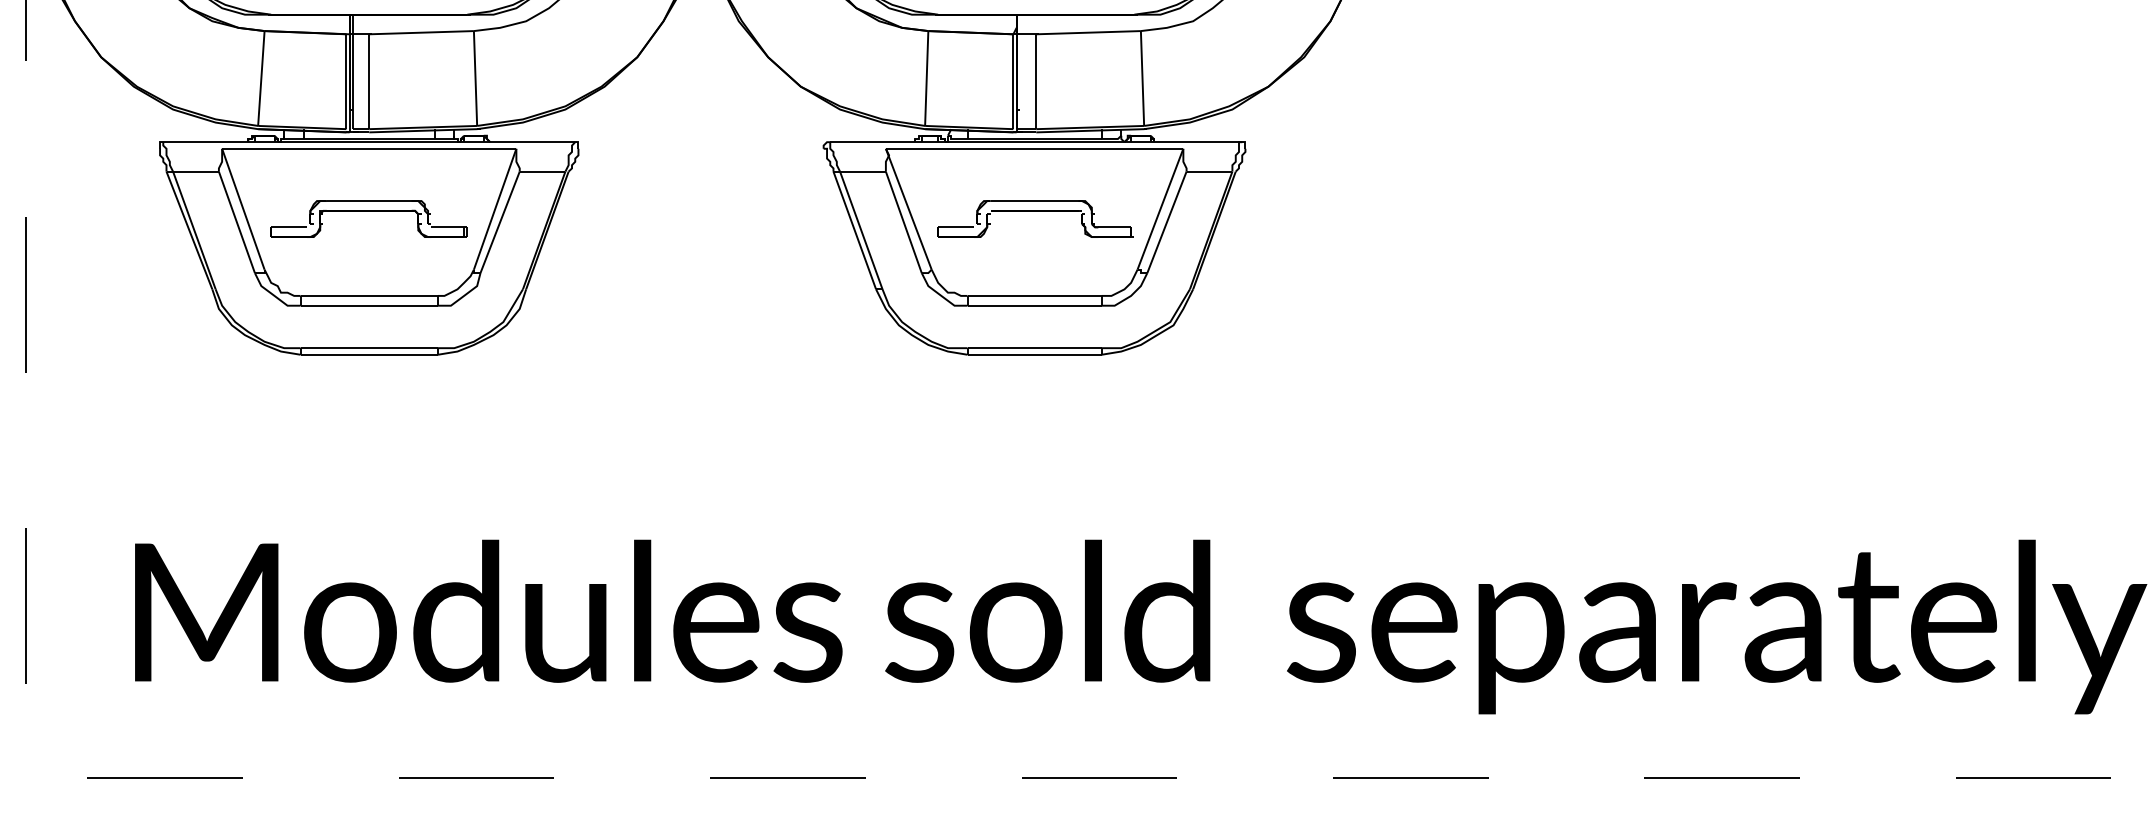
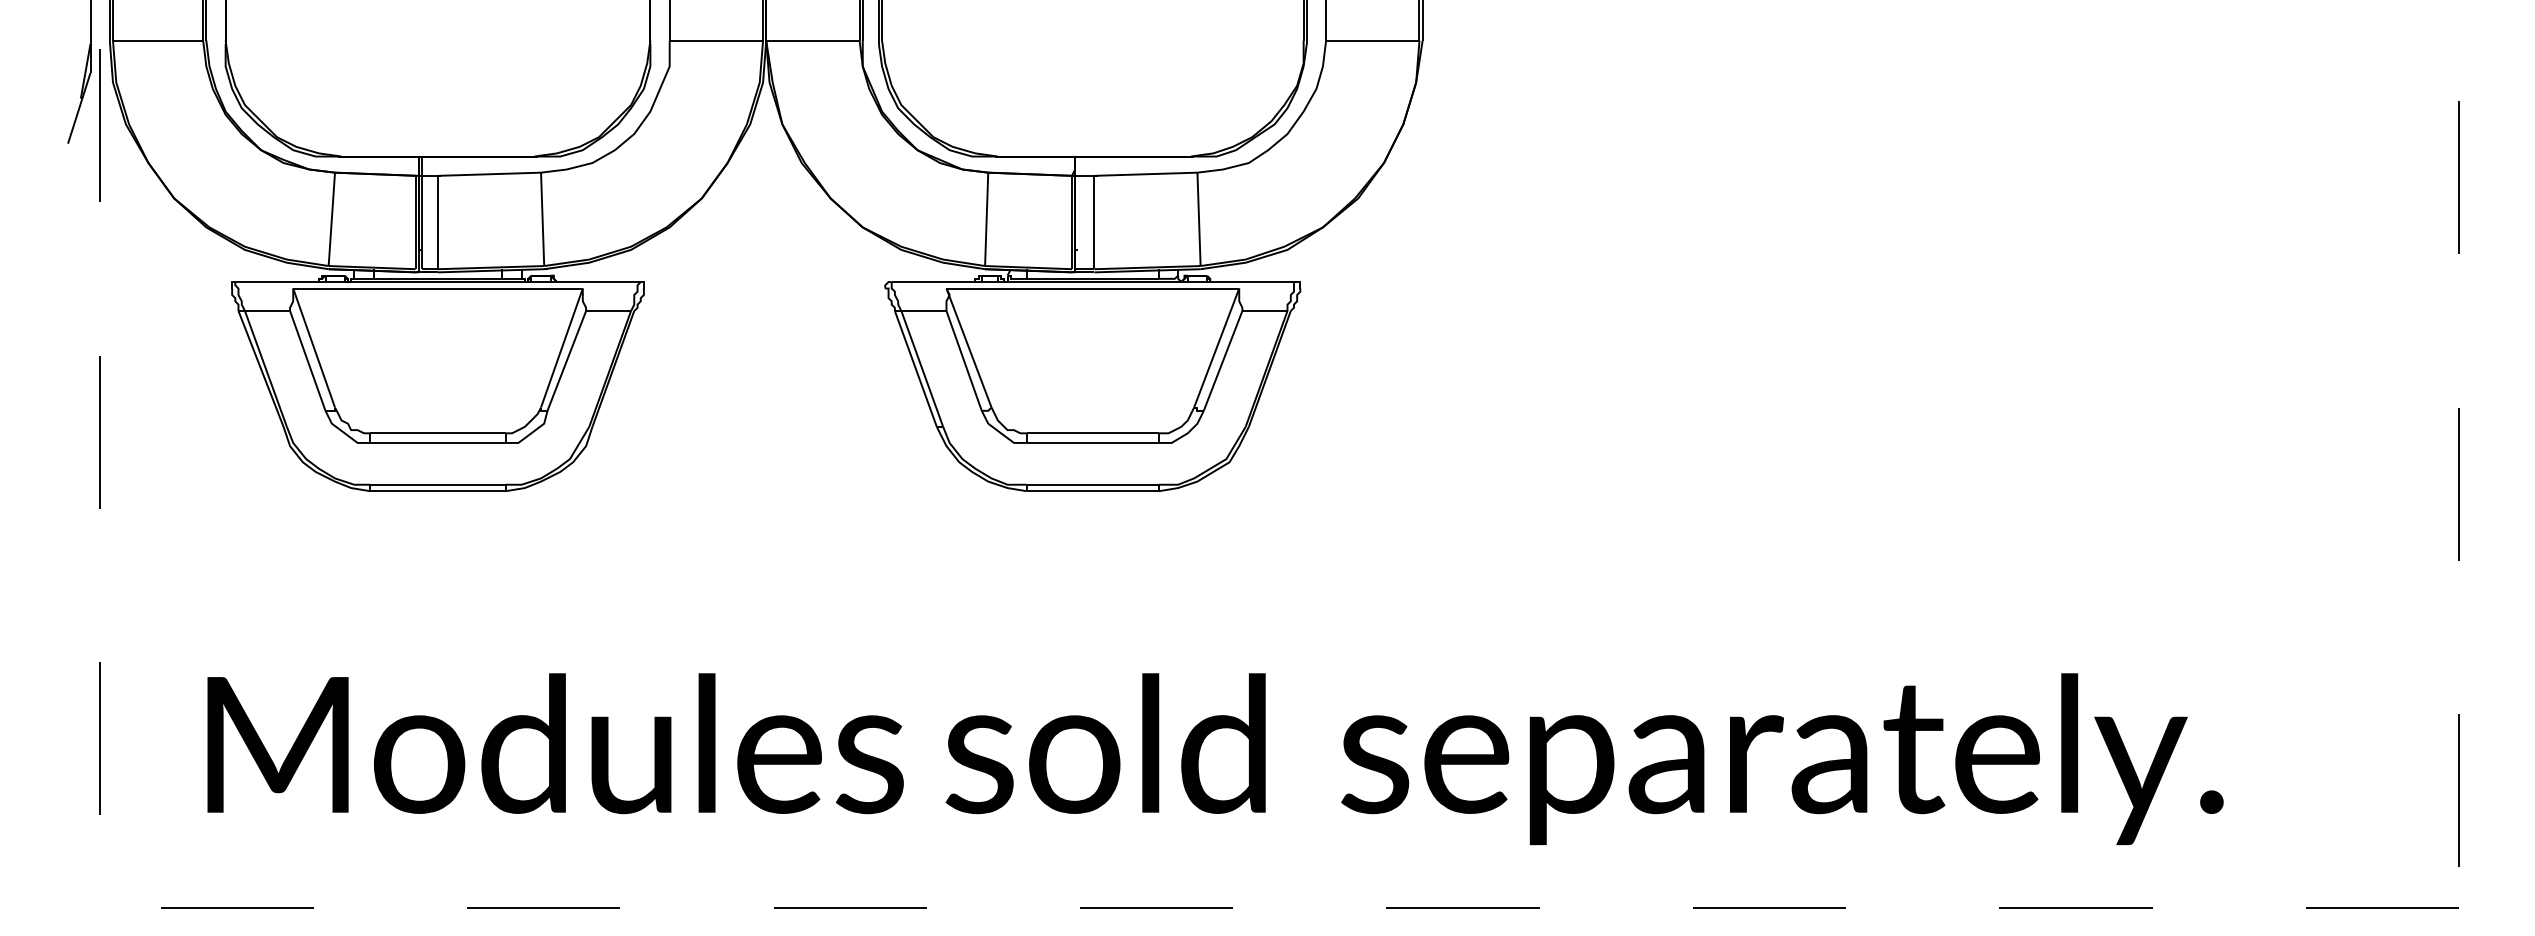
part: (369, 211) -> (438, 350), removed
part: (1035, 211) -> (1093, 350), removed

